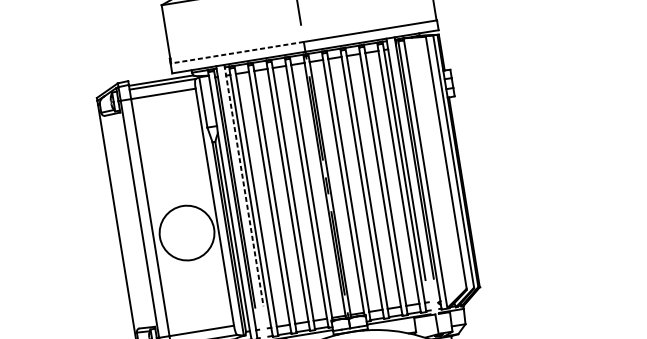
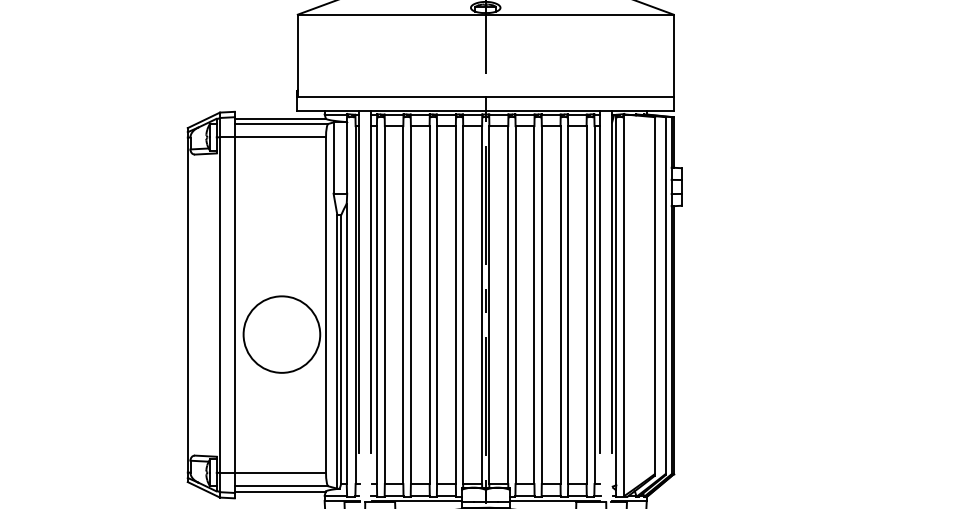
line: (236, 53) -> (390, 97), dashed -> solid
line: (244, 185) -> (371, 281), dashed -> solid

